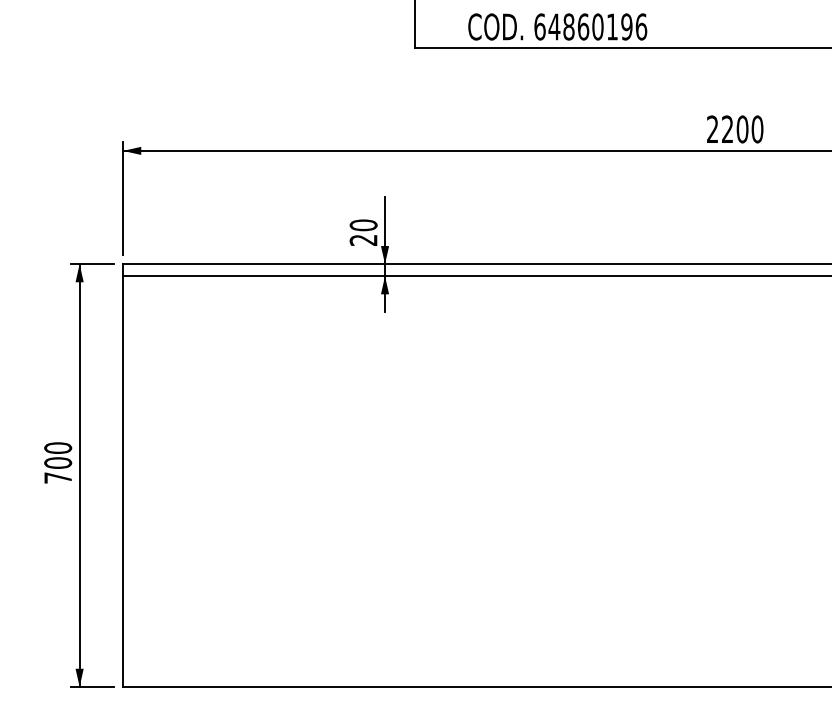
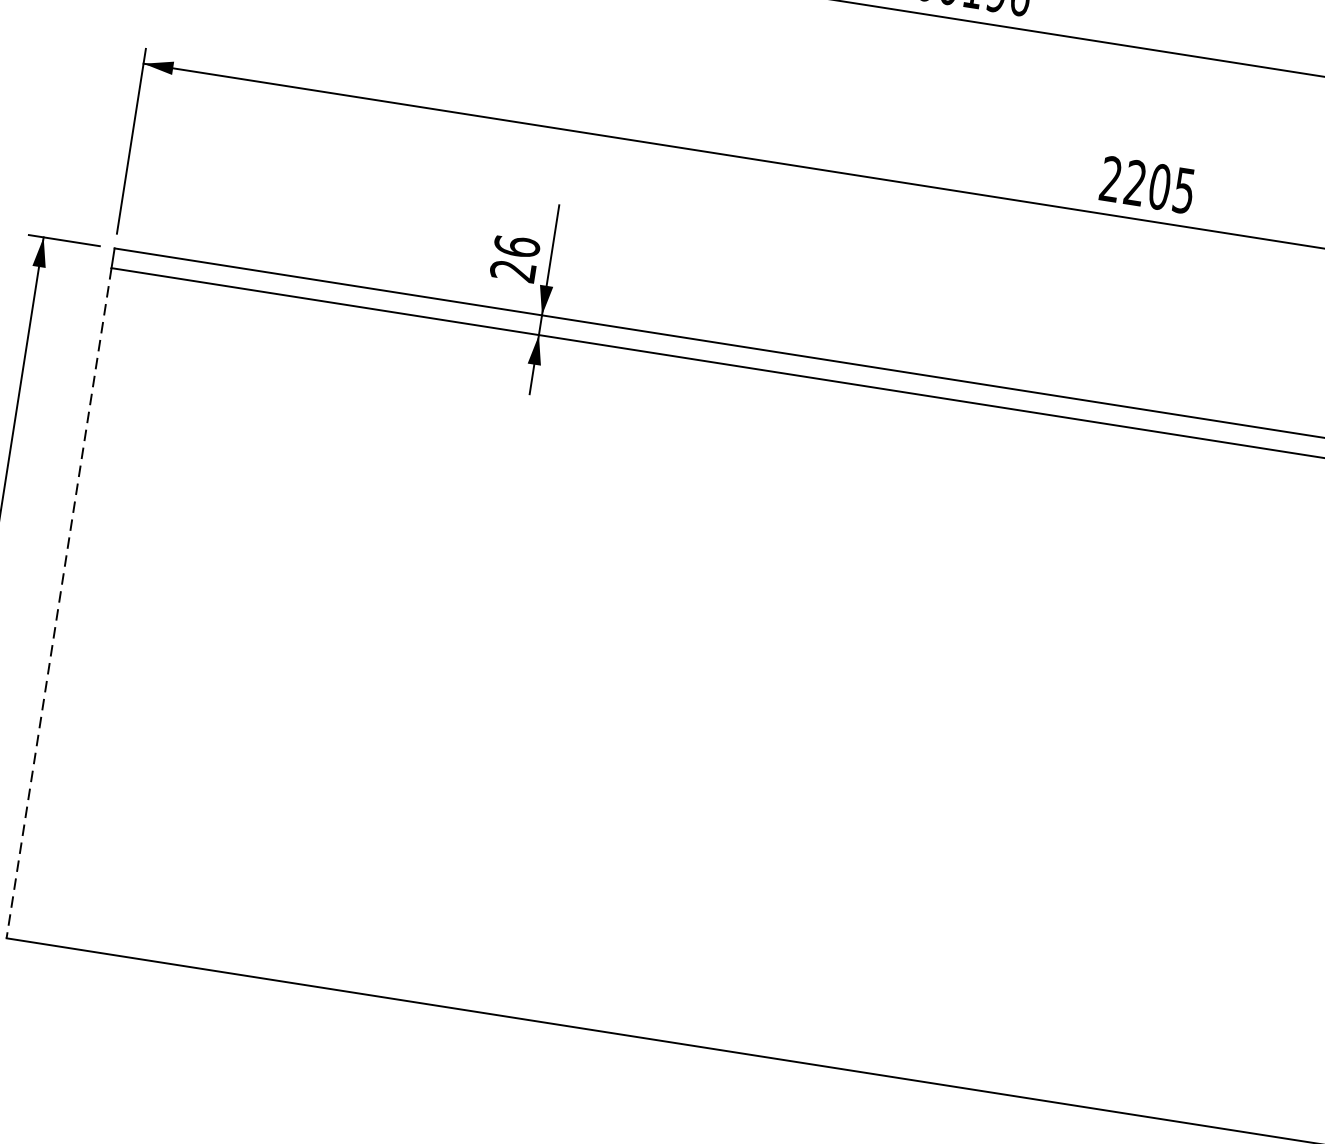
text: (757, 129) -> (1184, 190), 2200 -> 2205
text: (363, 225) -> (516, 246), 20 -> 26
line: (123, 482) -> (59, 604), solid -> dashed

